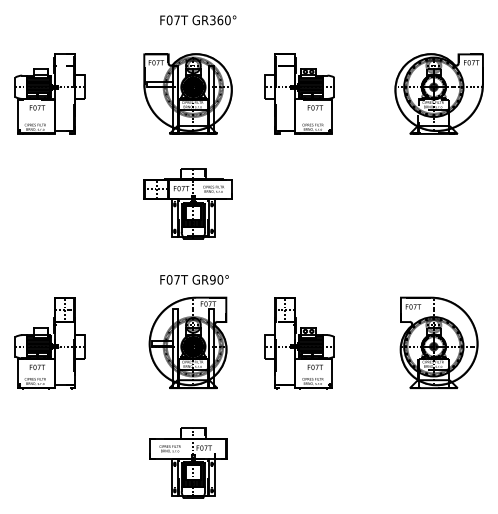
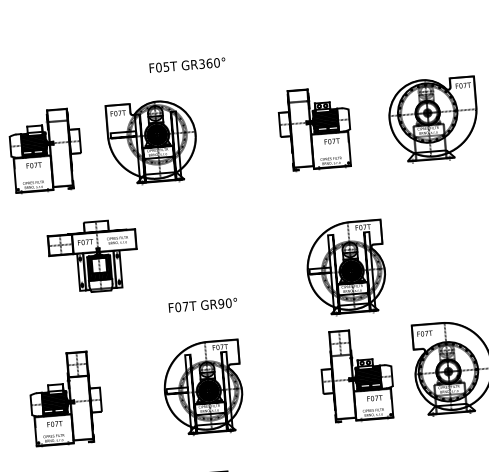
text: (176, 20) -> (165, 67), F07T -> F05T
part: (187, 93) -> (151, 141), moved
part: (299, 93) -> (315, 128), moved
part: (187, 203) -> (92, 256), moved
part: (339, 234) -> (345, 267), added
text: (194, 279) -> (202, 304), moved
part: (299, 343) -> (357, 375), moved

